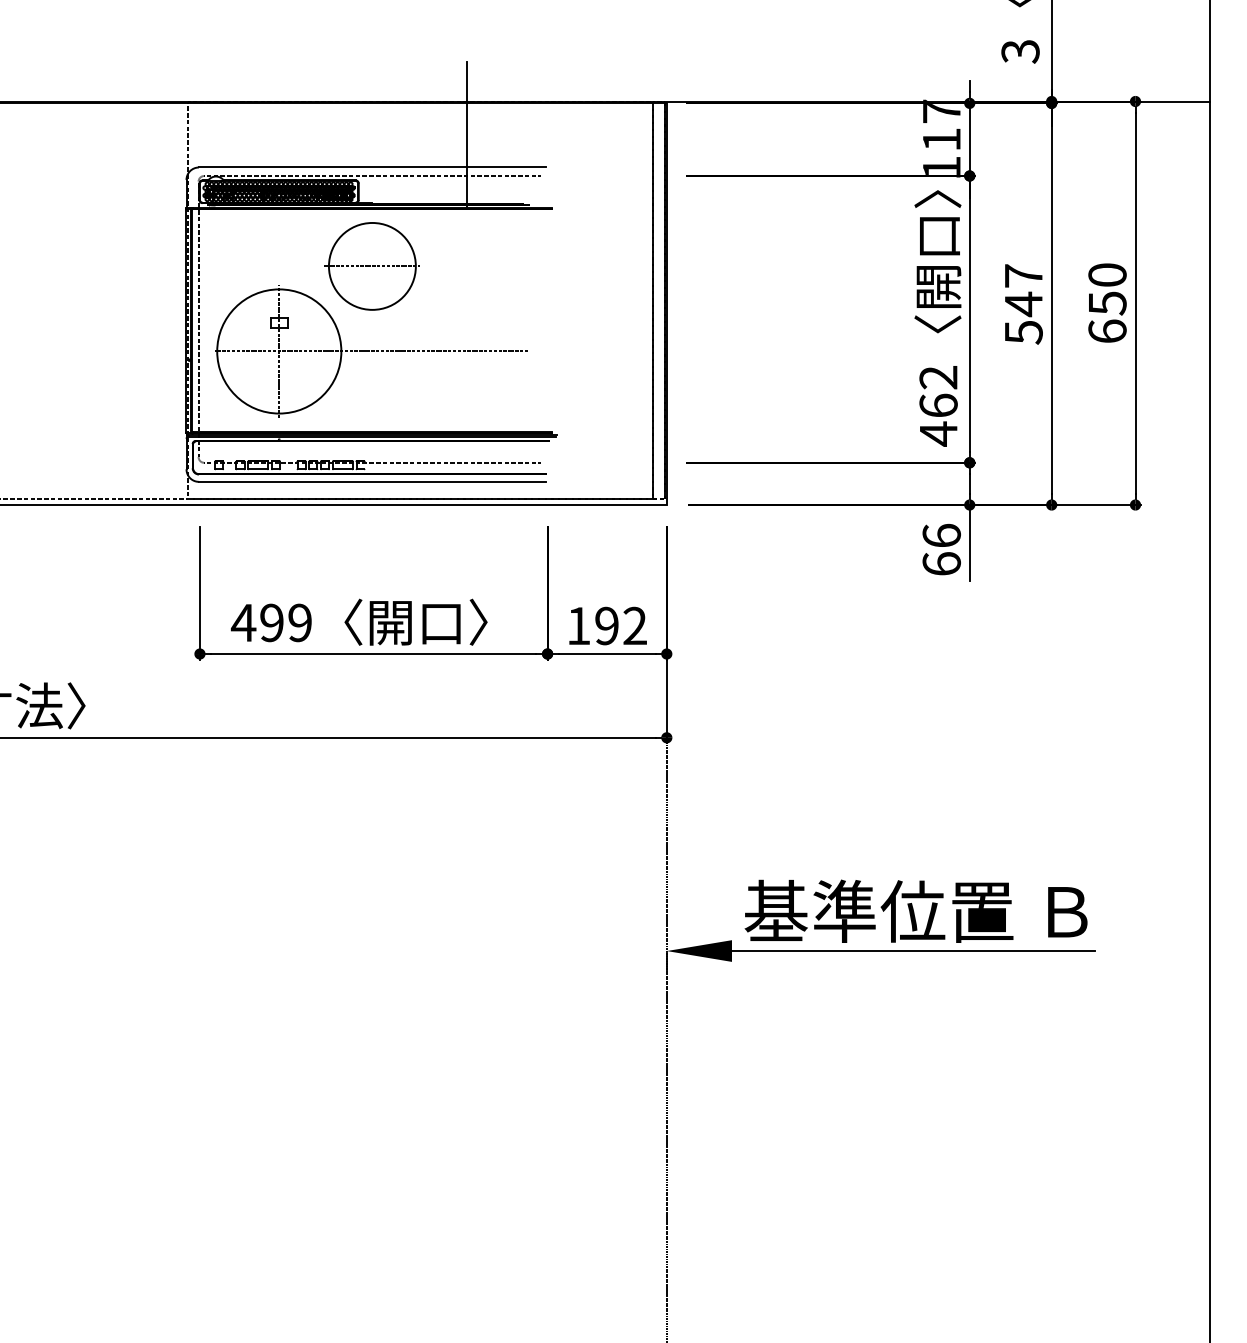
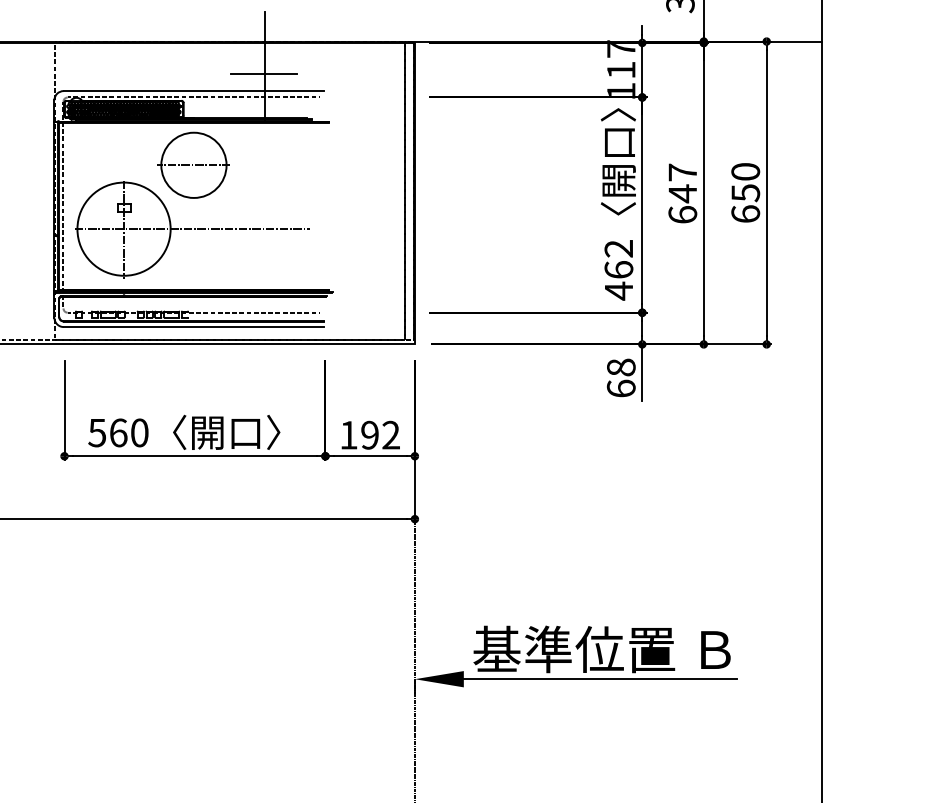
line: (465, 144) -> (263, 73), added
text: (1023, 332) -> (682, 214), 547 -> 647
text: (941, 535) -> (621, 367), 66 -> 68
text: (270, 622) -> (117, 432), 499 -> 560

